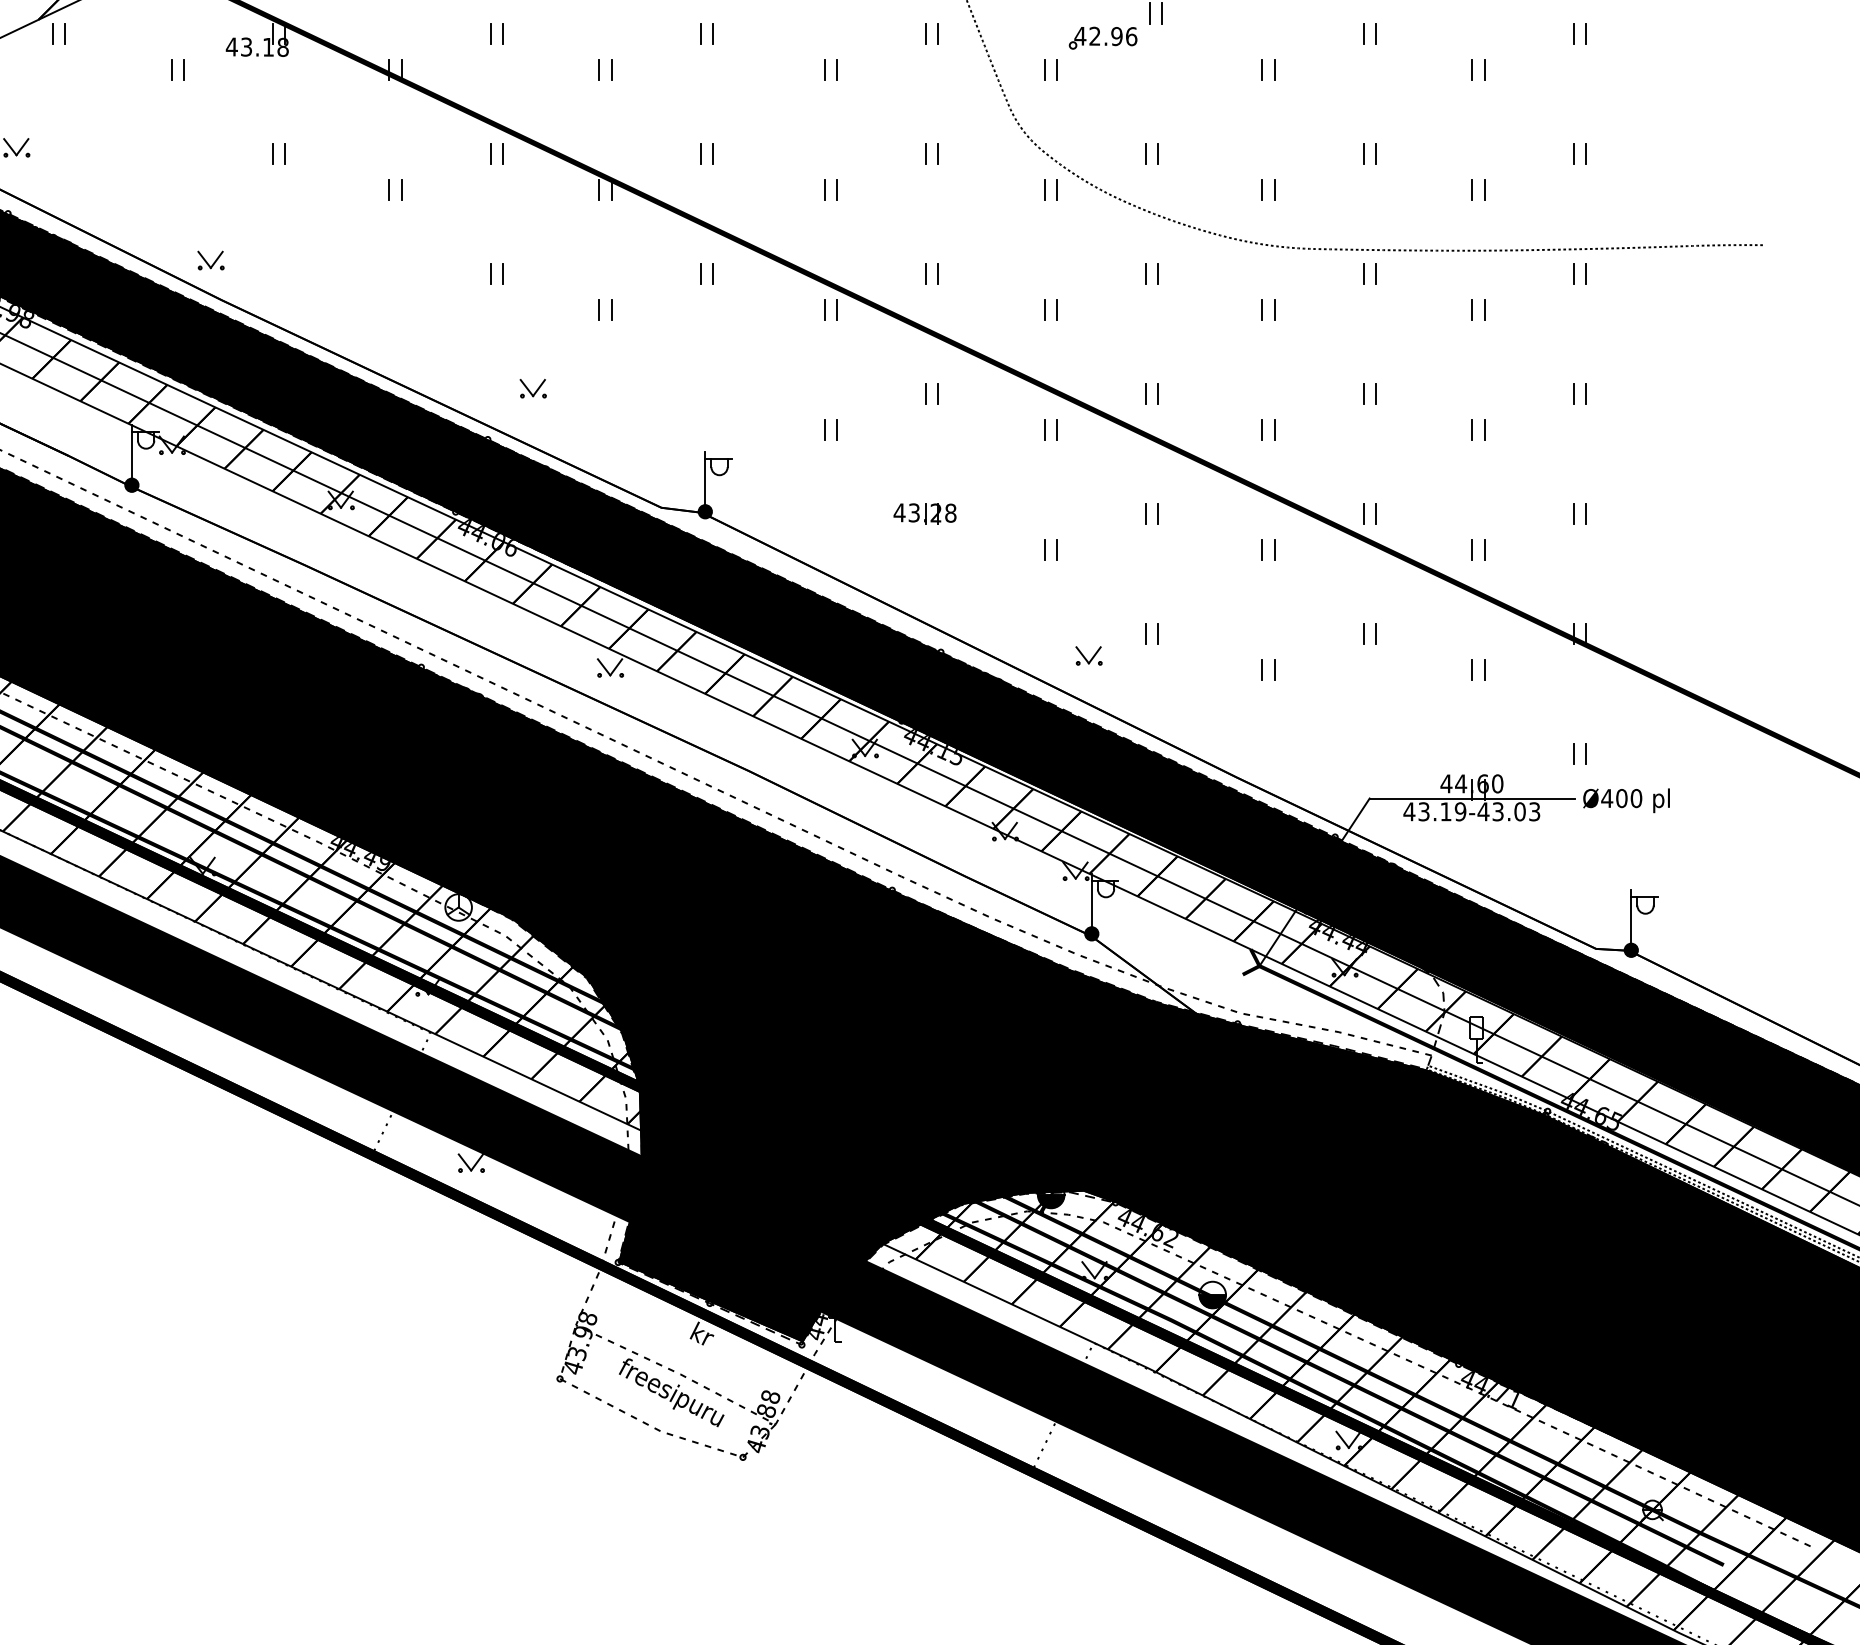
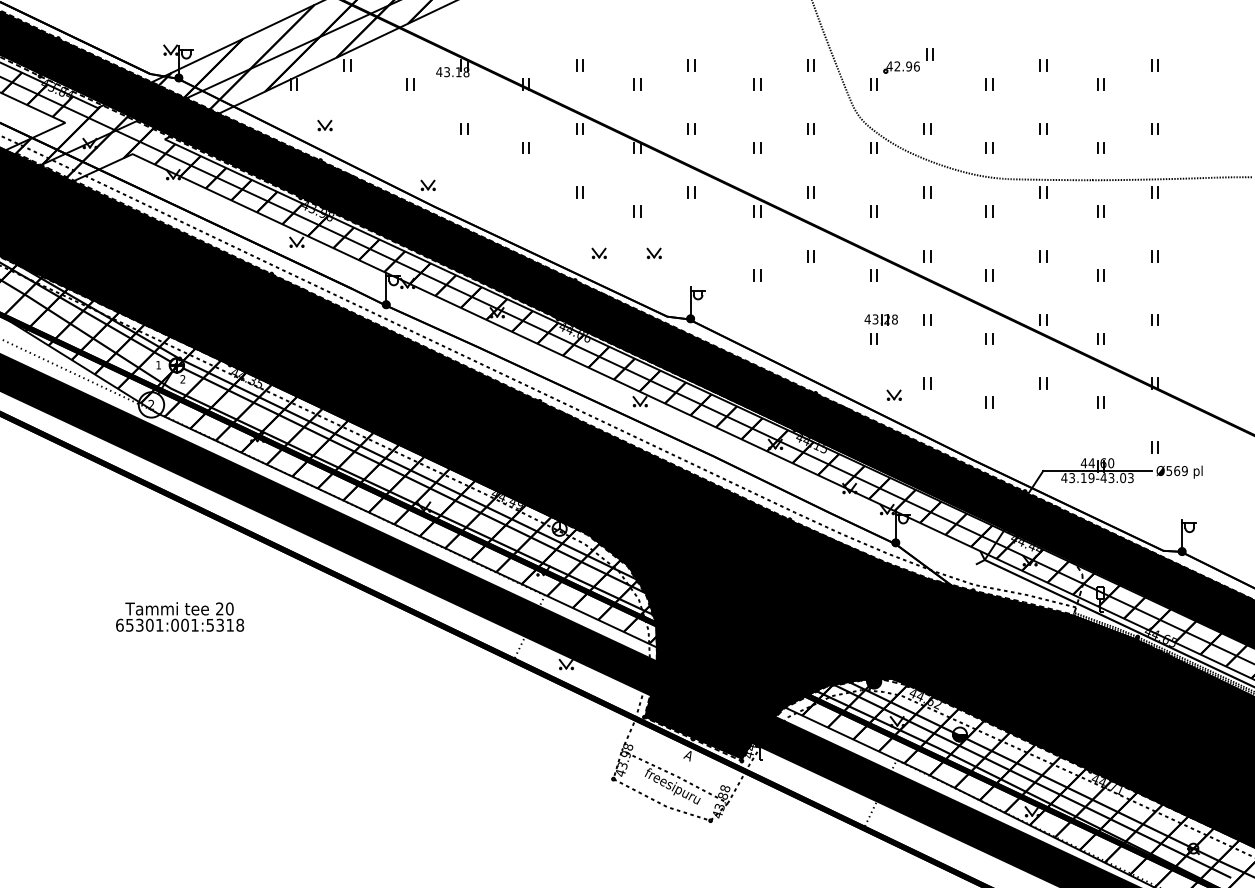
part: (635, 386) -> (653, 252), added
part: (923, 513) -> (880, 319), moved
text: (1620, 799) -> (1176, 471), Ø400 -> Ø569
text: (701, 1332) -> (688, 754), kr -> A

